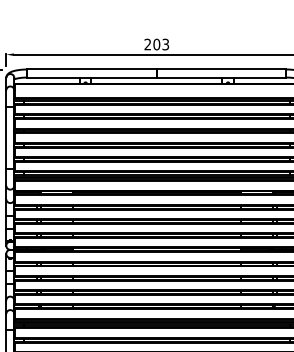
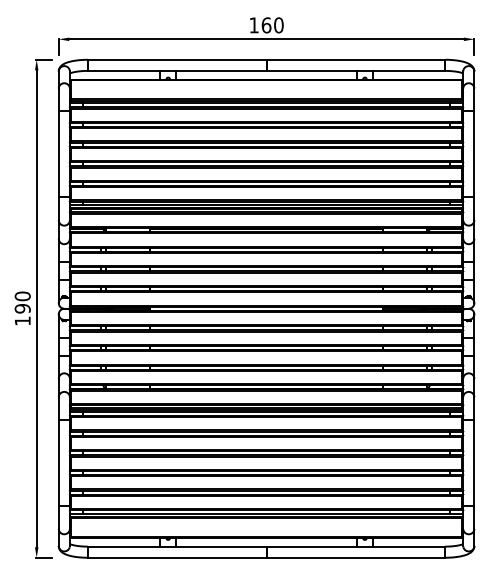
text: (156, 44) -> (266, 25), 203 -> 160

